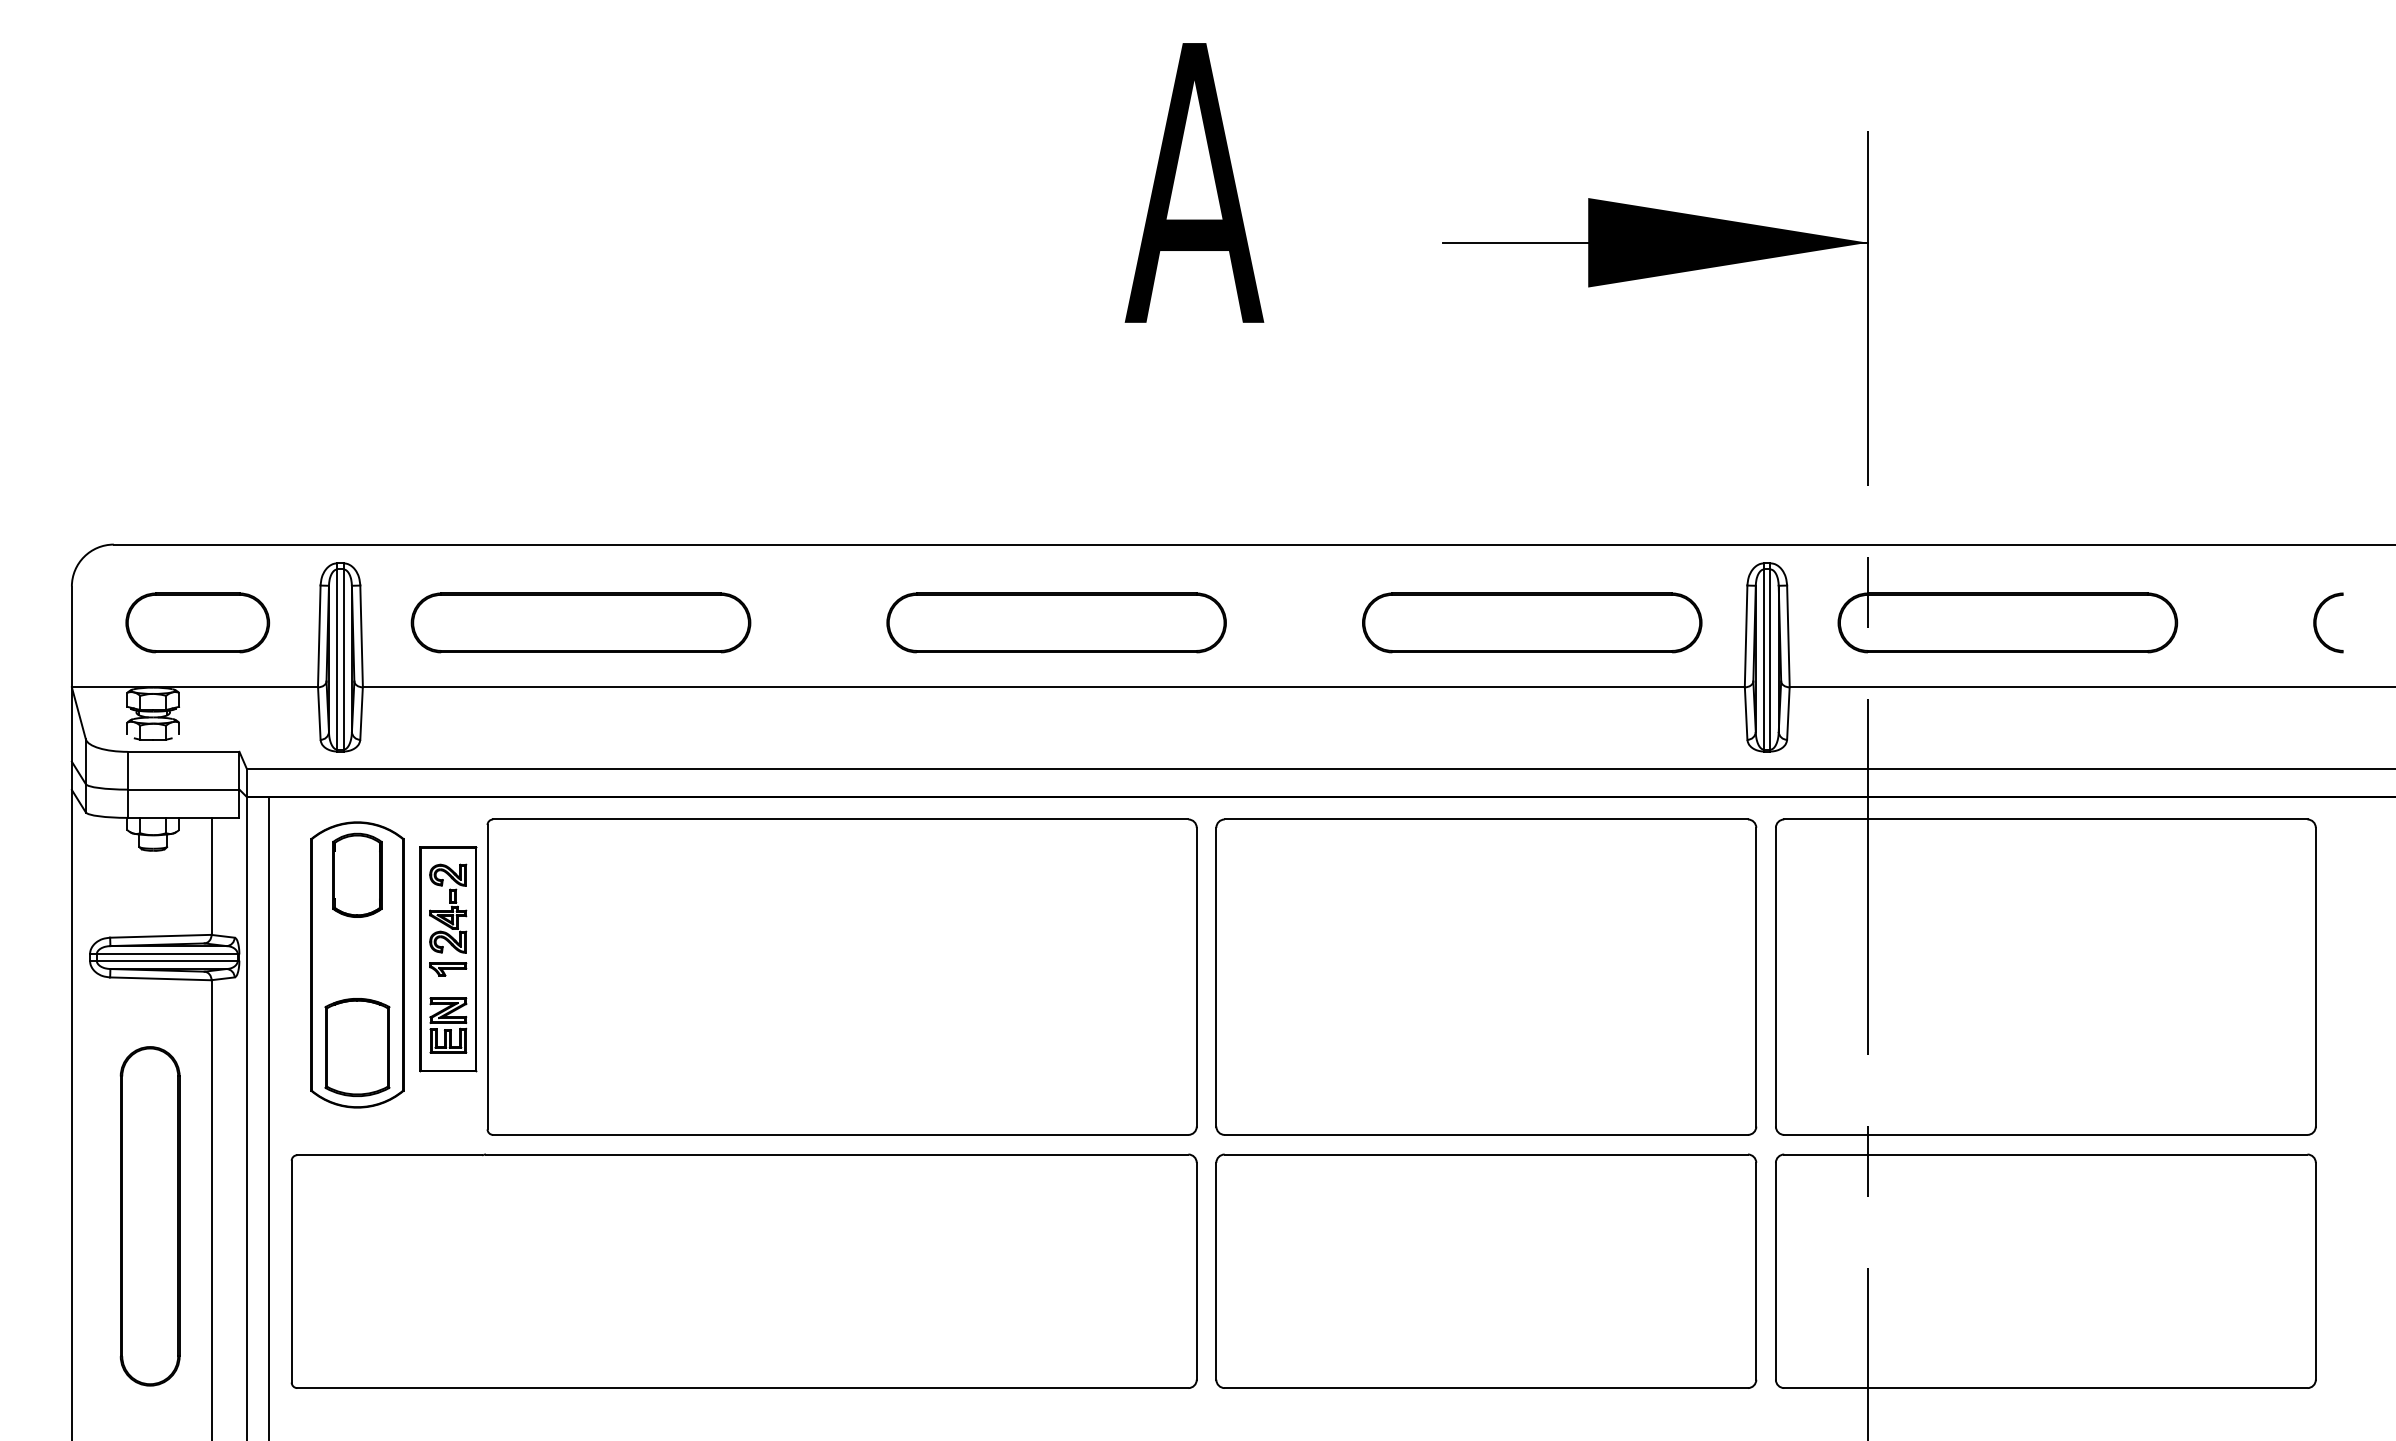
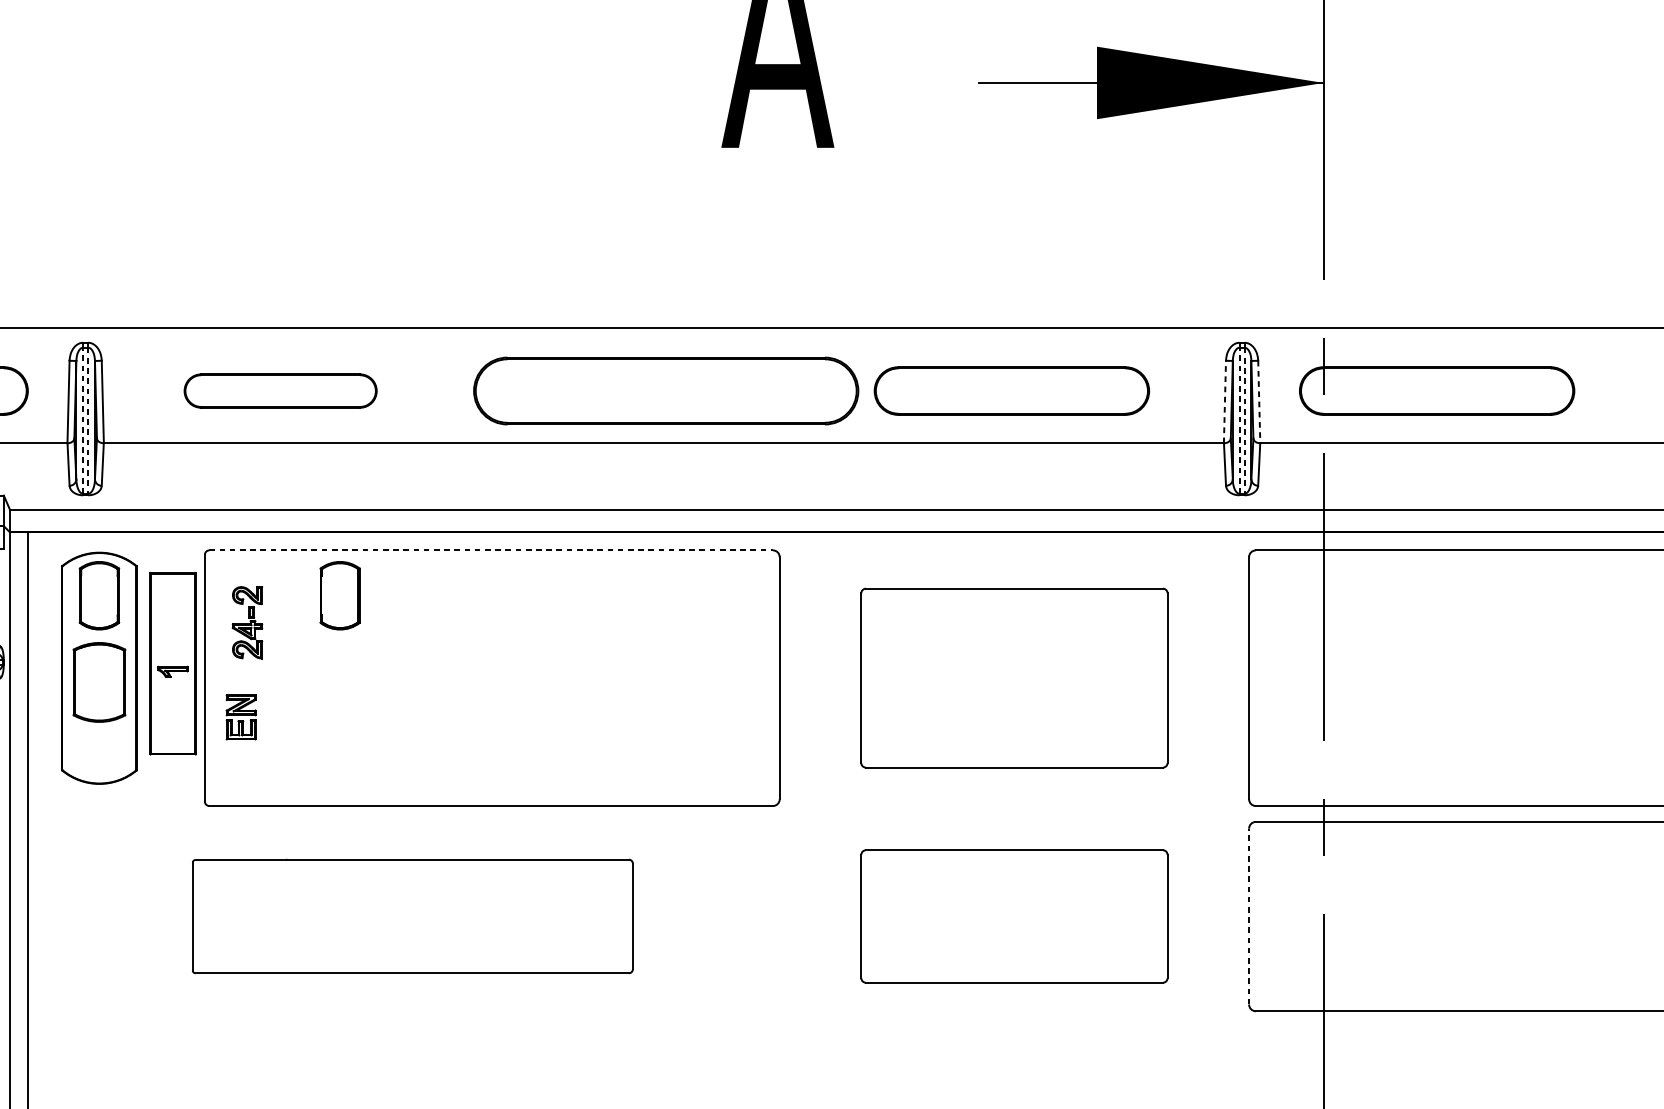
part: (580, 622) -> (280, 390), size x0.7
part: (1056, 622) -> (666, 390), size x1.4
part: (1532, 622) -> (1012, 390), moved
line: (1746, 636) -> (1225, 402), solid -> dashed
line: (1788, 636) -> (1259, 402), solid -> dashed
line: (337, 659) -> (83, 420), solid -> dashed
line: (1764, 659) -> (1239, 420), solid -> dashed
line: (343, 660) -> (88, 421), solid -> dashed
line: (1770, 660) -> (1244, 421), solid -> dashed
line: (840, 819) -> (490, 550), solid -> dashed
part: (654, 874) -> (340, 594), added
part: (448, 908) -> (247, 622), moved
part: (1486, 976) -> (1014, 677), size x0.7
part: (448, 1025) -> (241, 717), moved
part: (357, 1047) -> (99, 682), moved
part: (743, 1270) -> (412, 915), size x0.6
part: (1486, 1270) -> (1014, 915), size x0.7
line: (1775, 1270) -> (1248, 915), solid -> dashed

